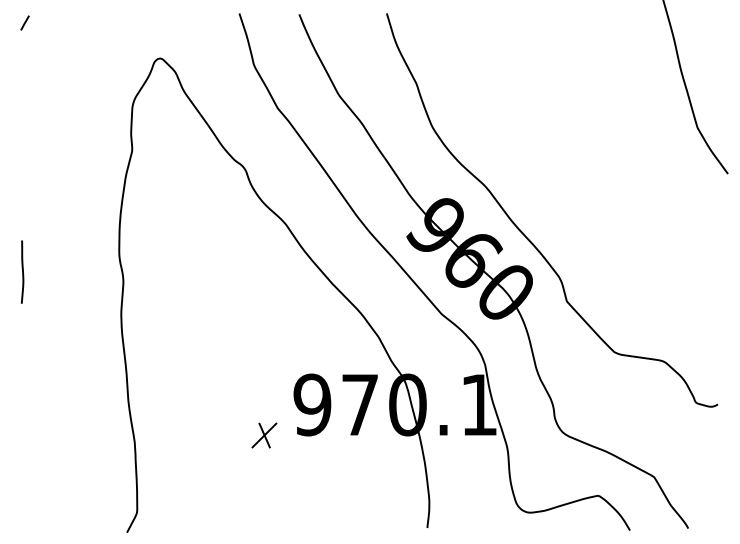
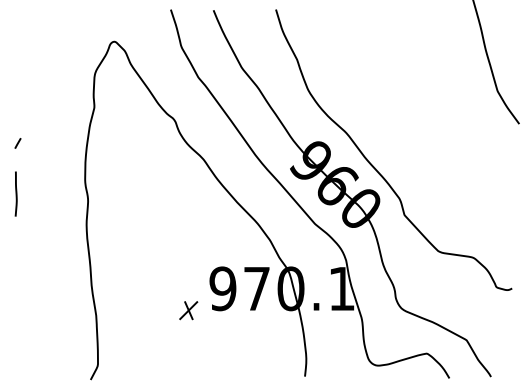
line: (24, 23) -> (17, 143), moved

